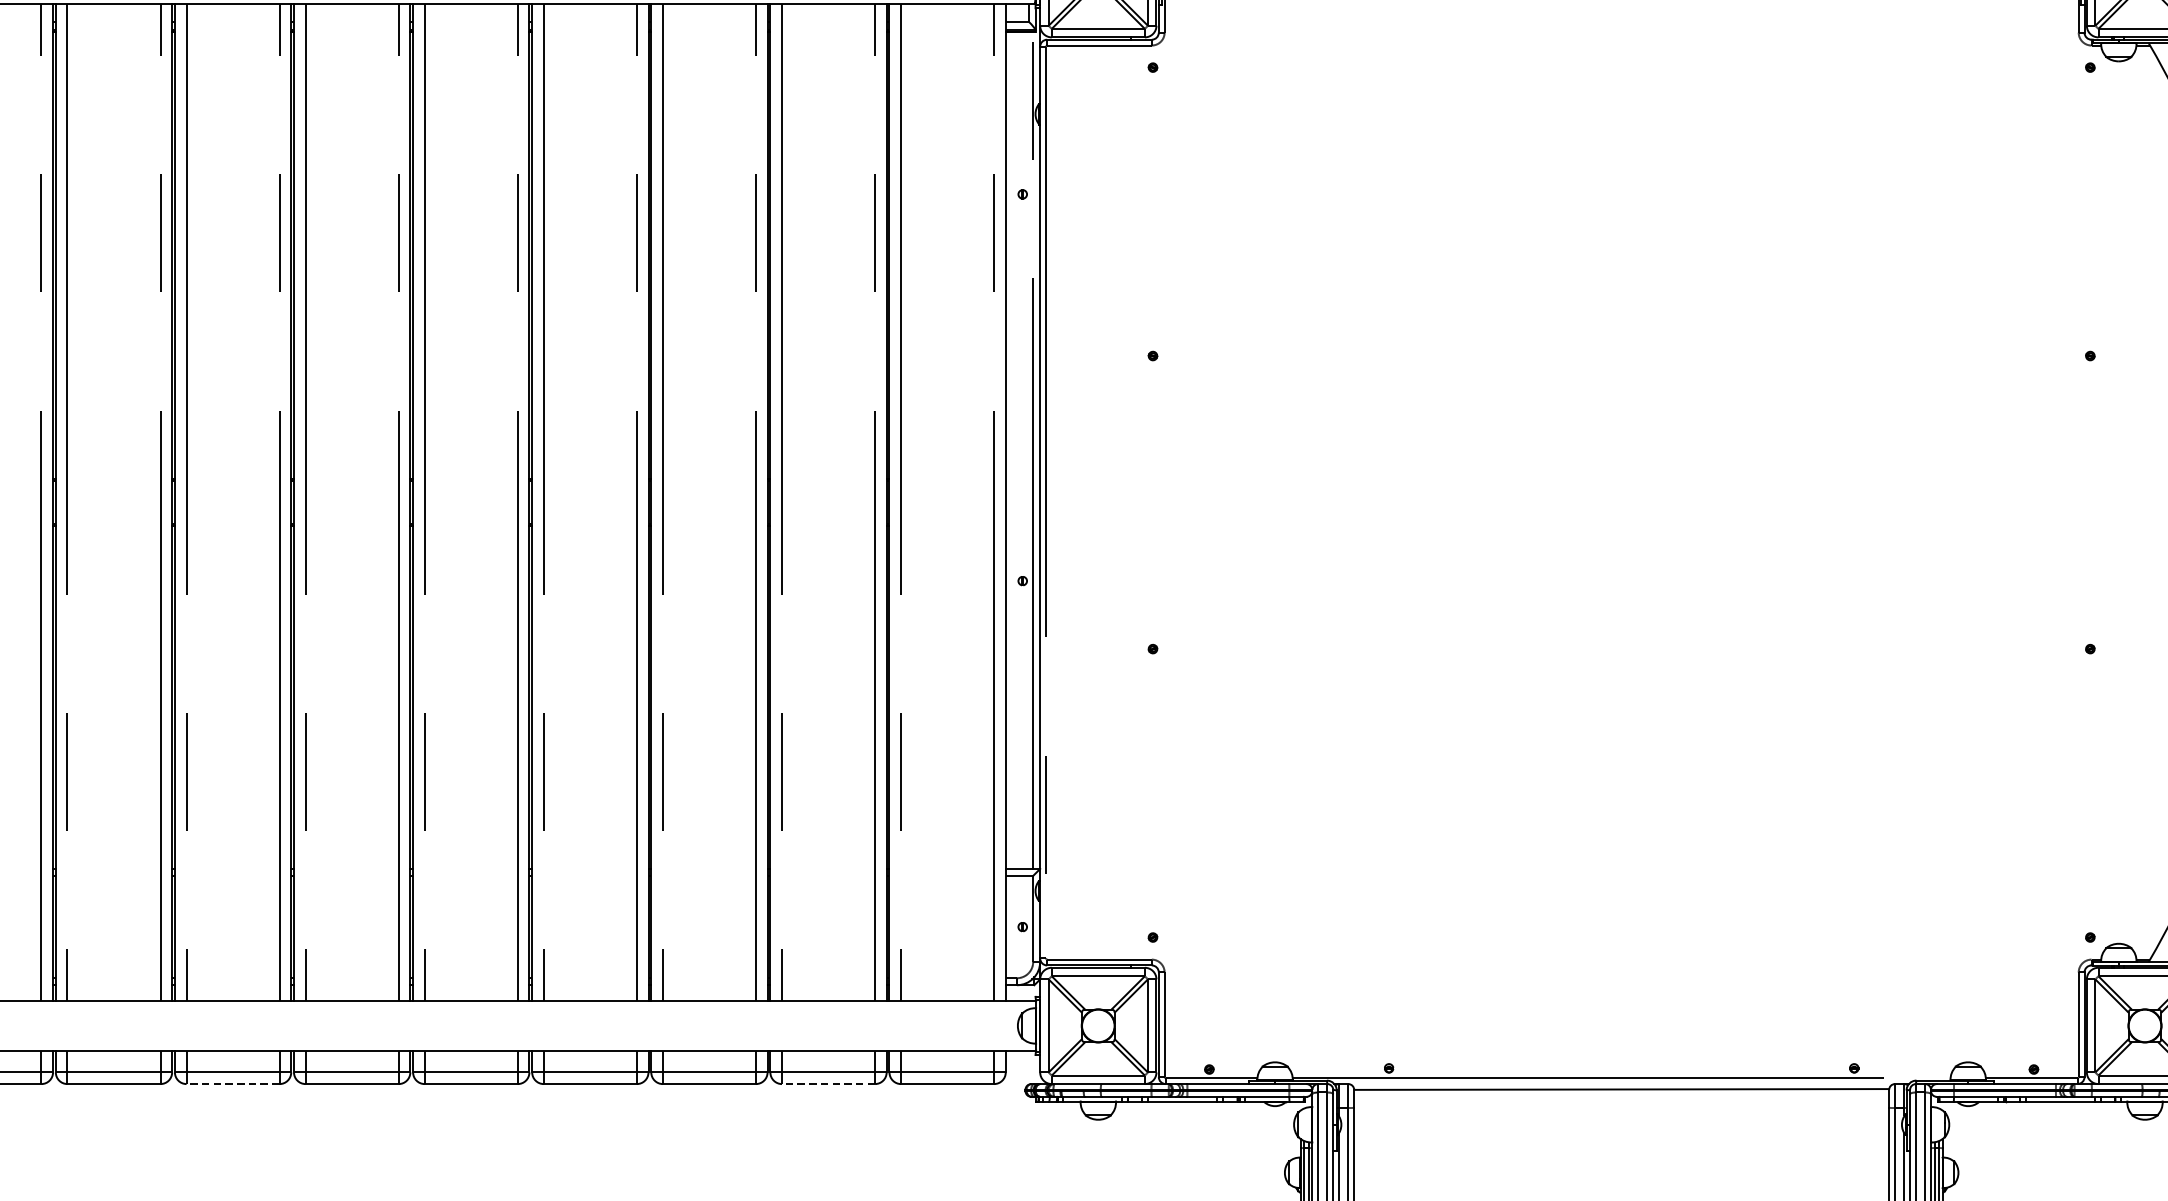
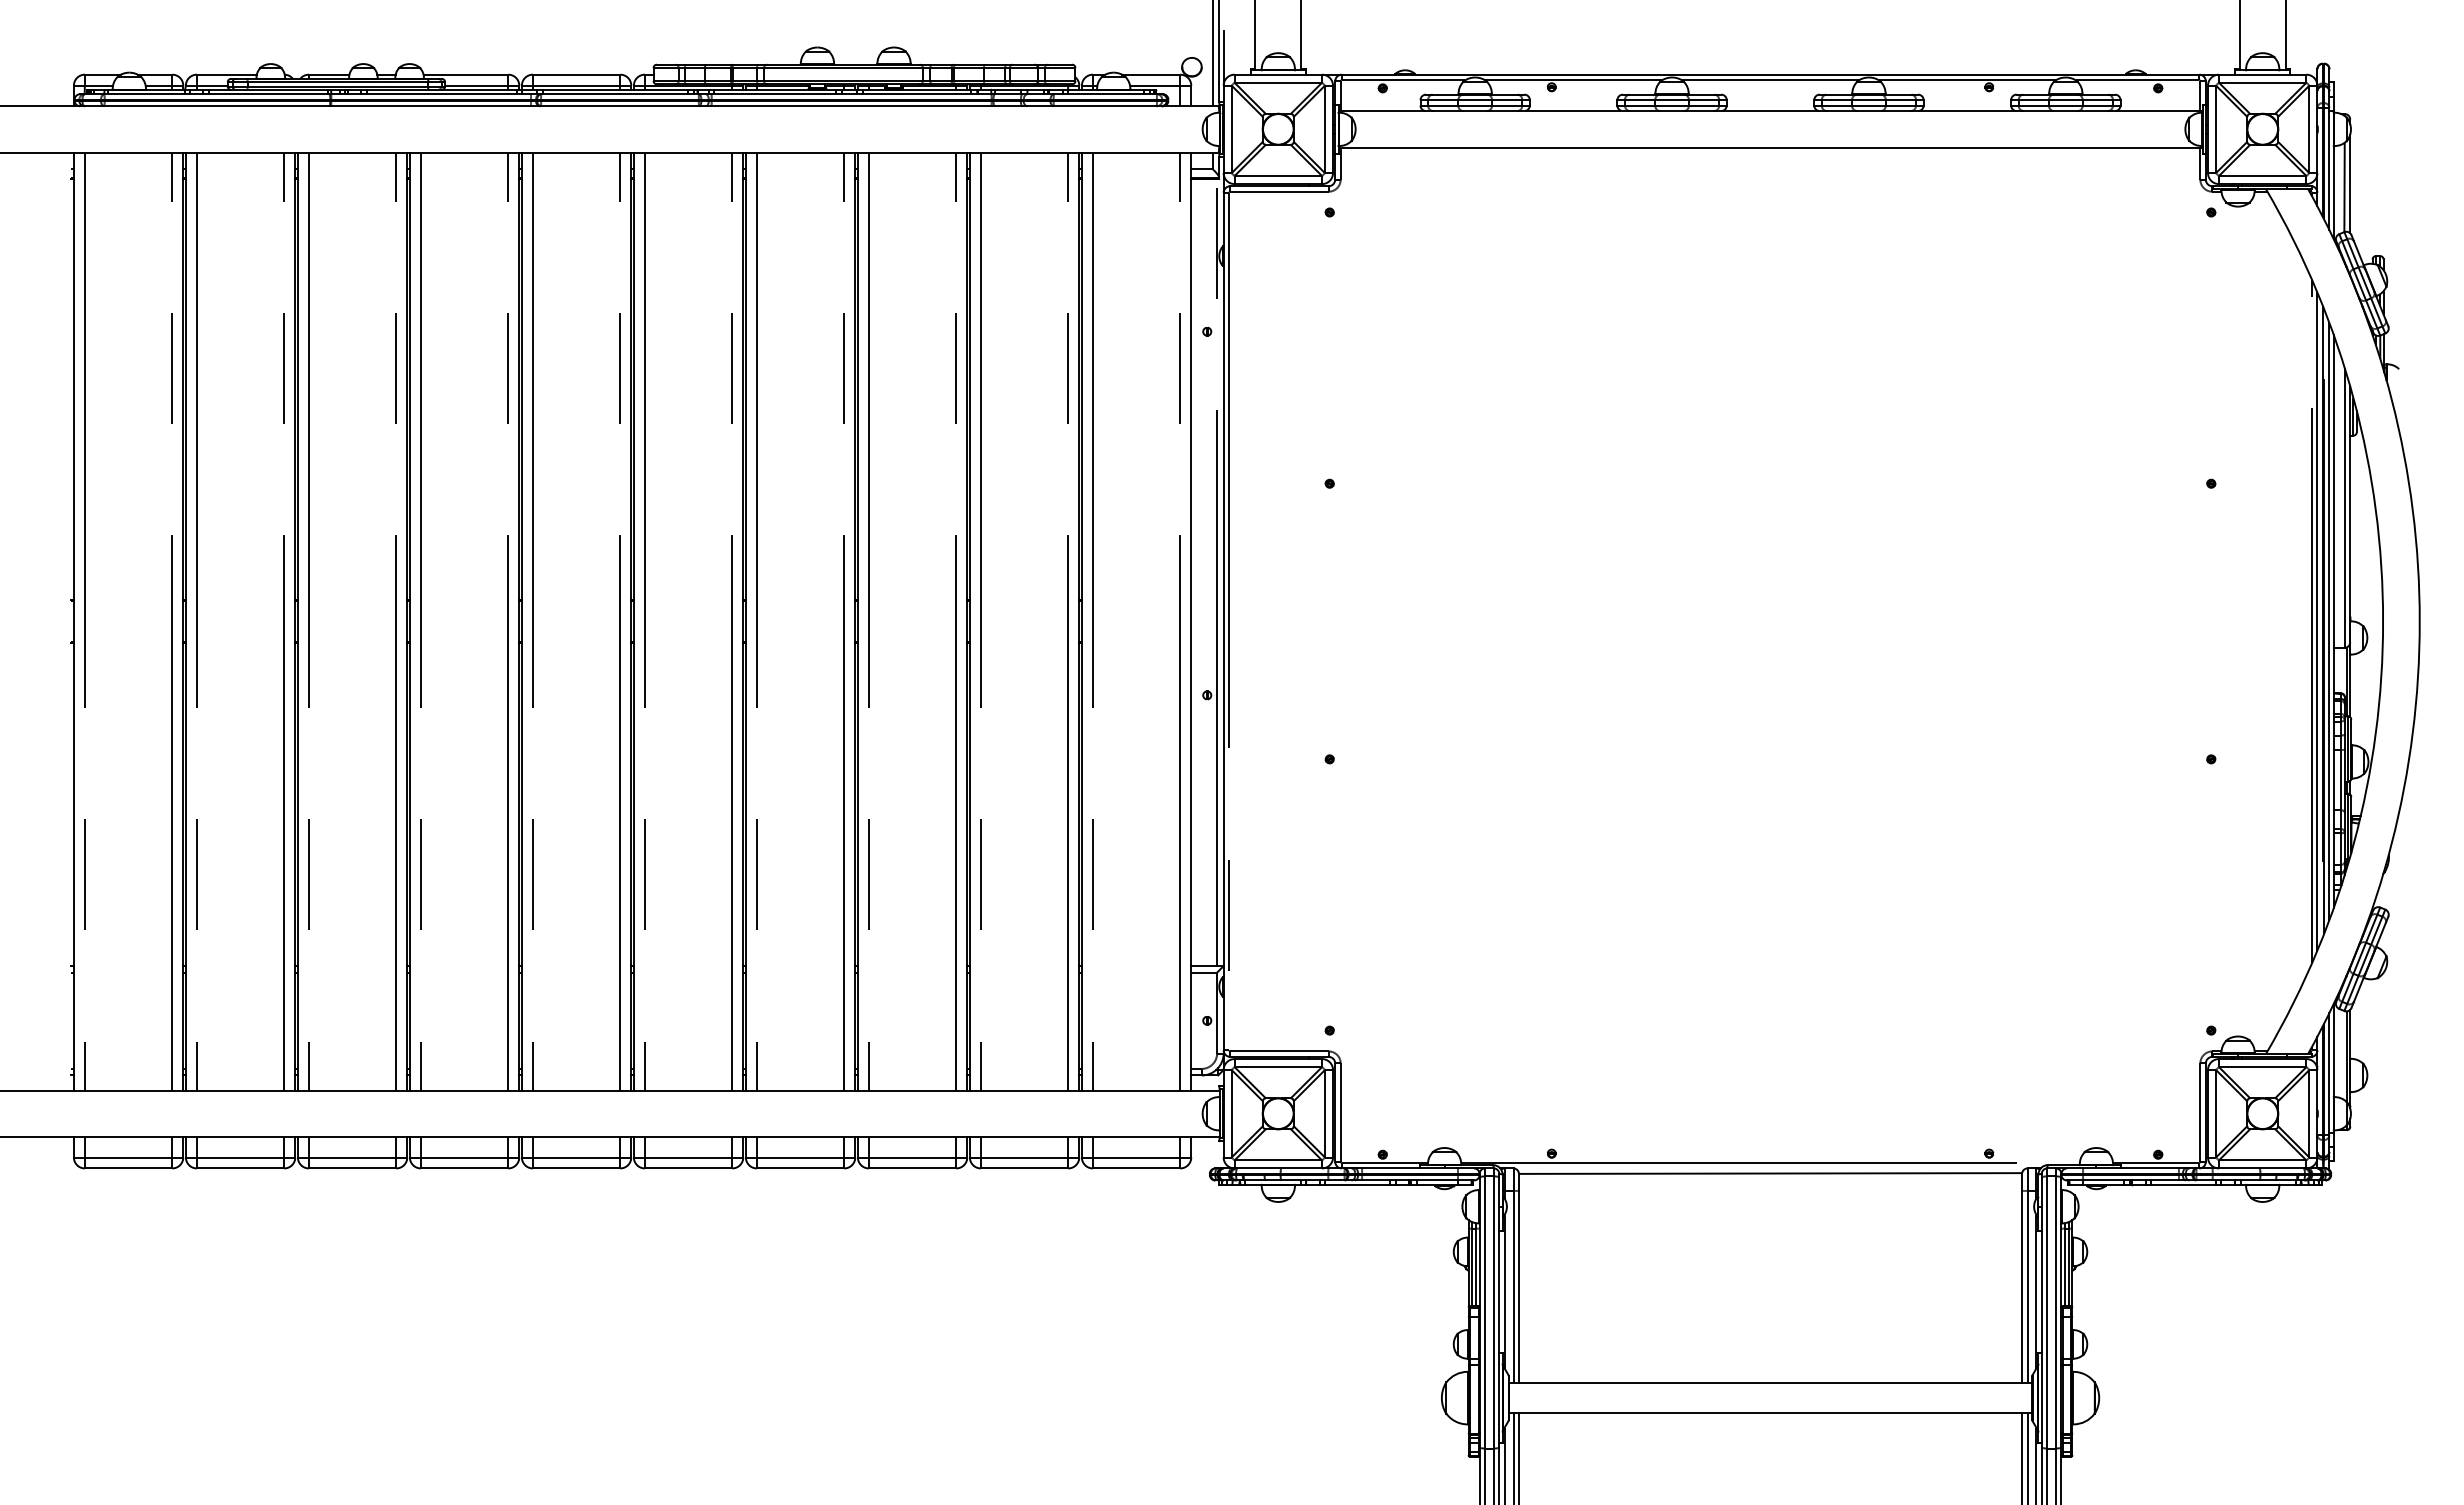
line: (232, 1084) -> (464, 1168), dashed -> solid
line: (828, 1084) -> (1024, 1168), dashed -> solid

